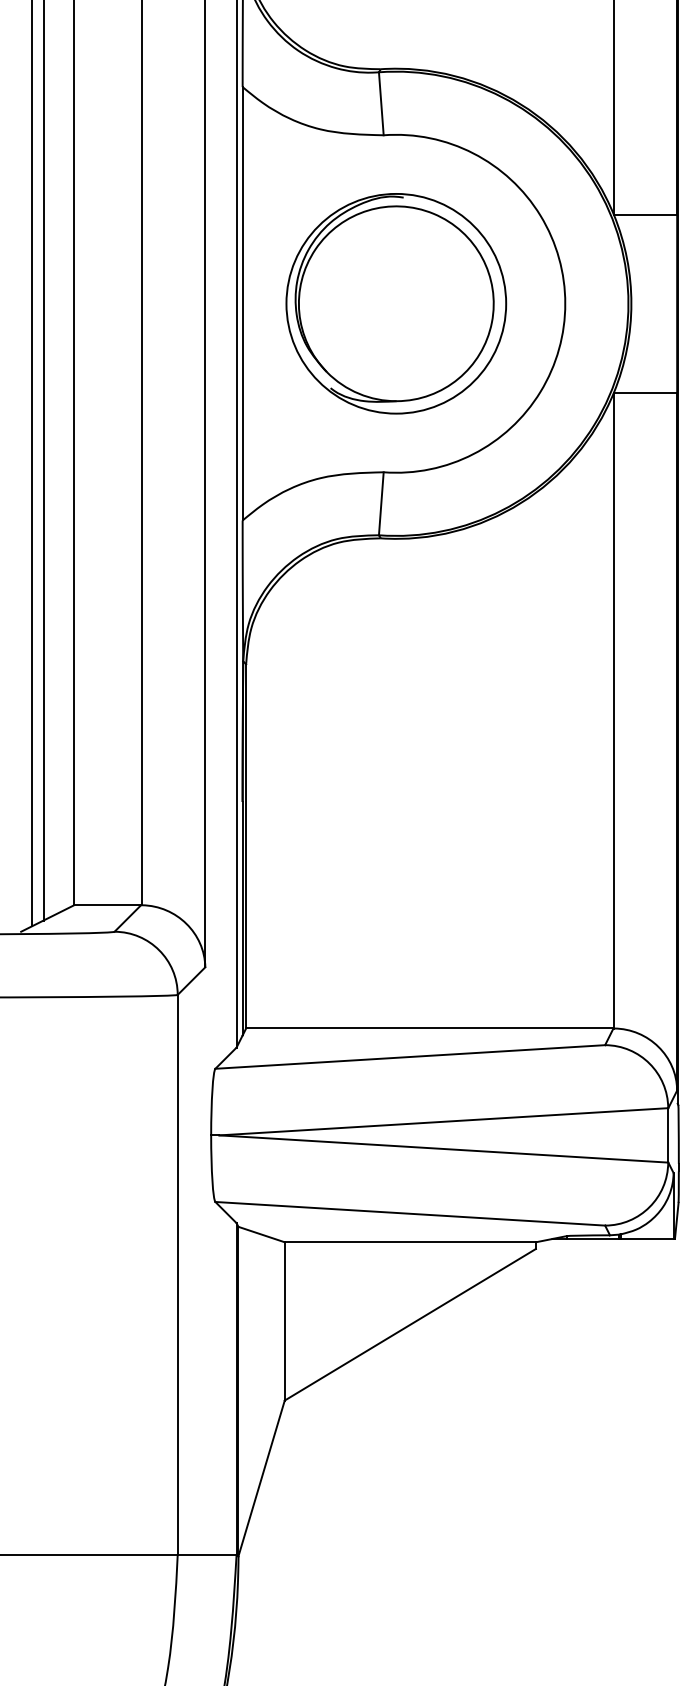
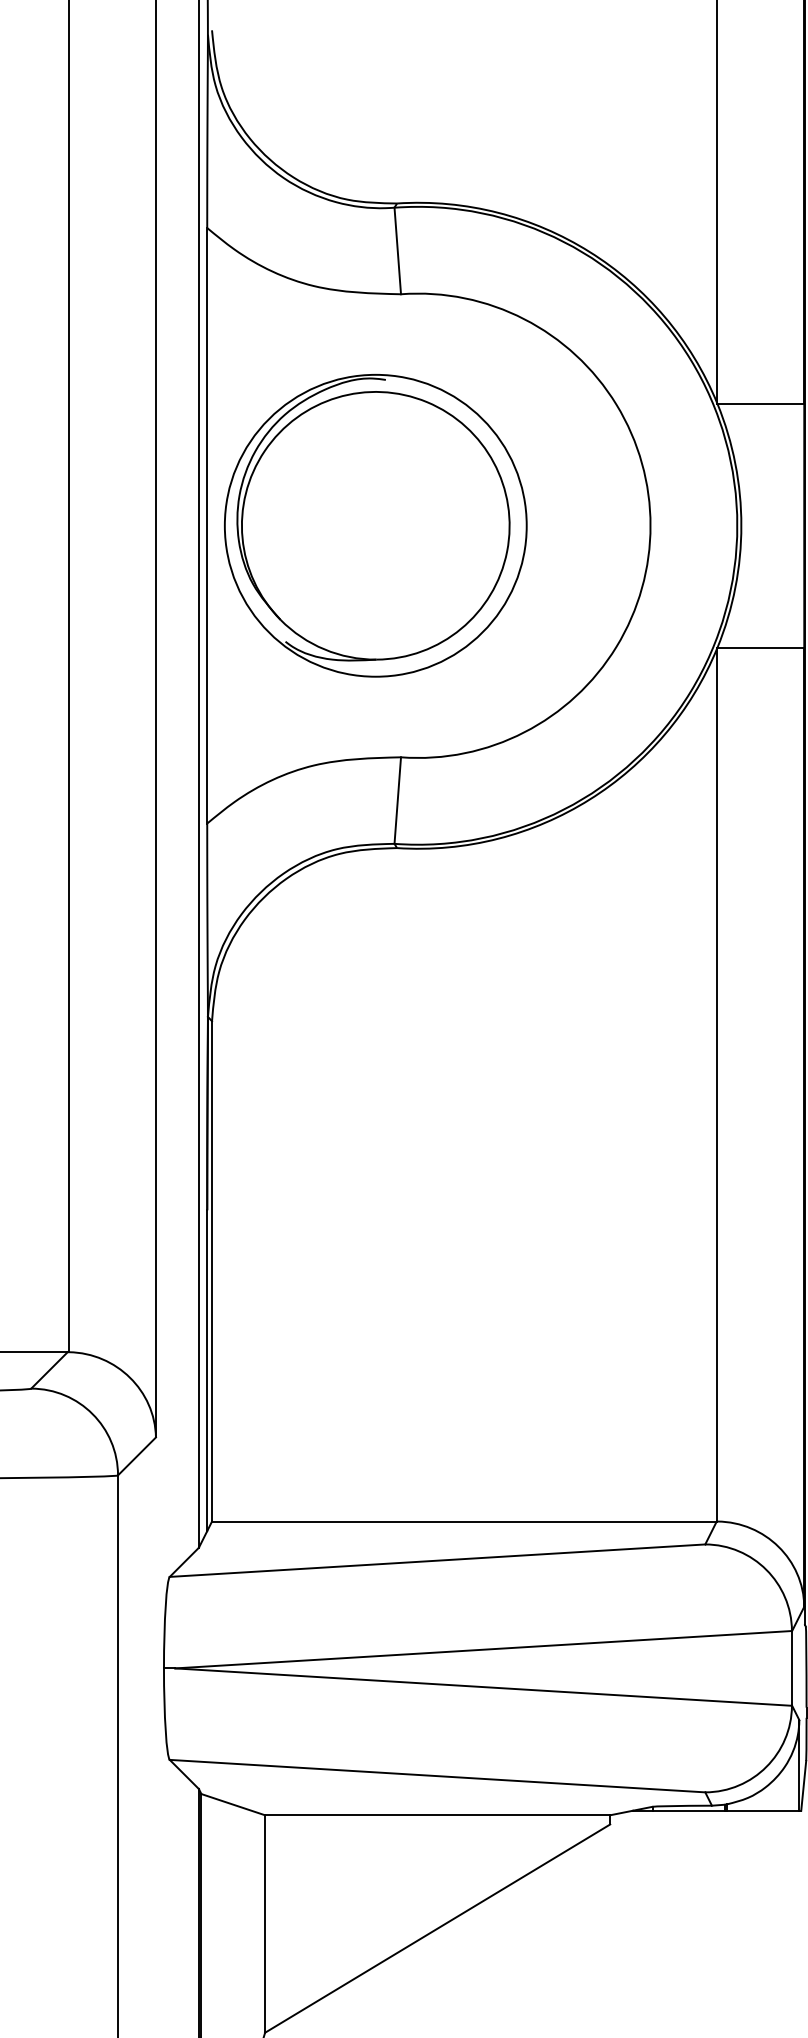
part: (396, 303) -> (376, 525), moved

